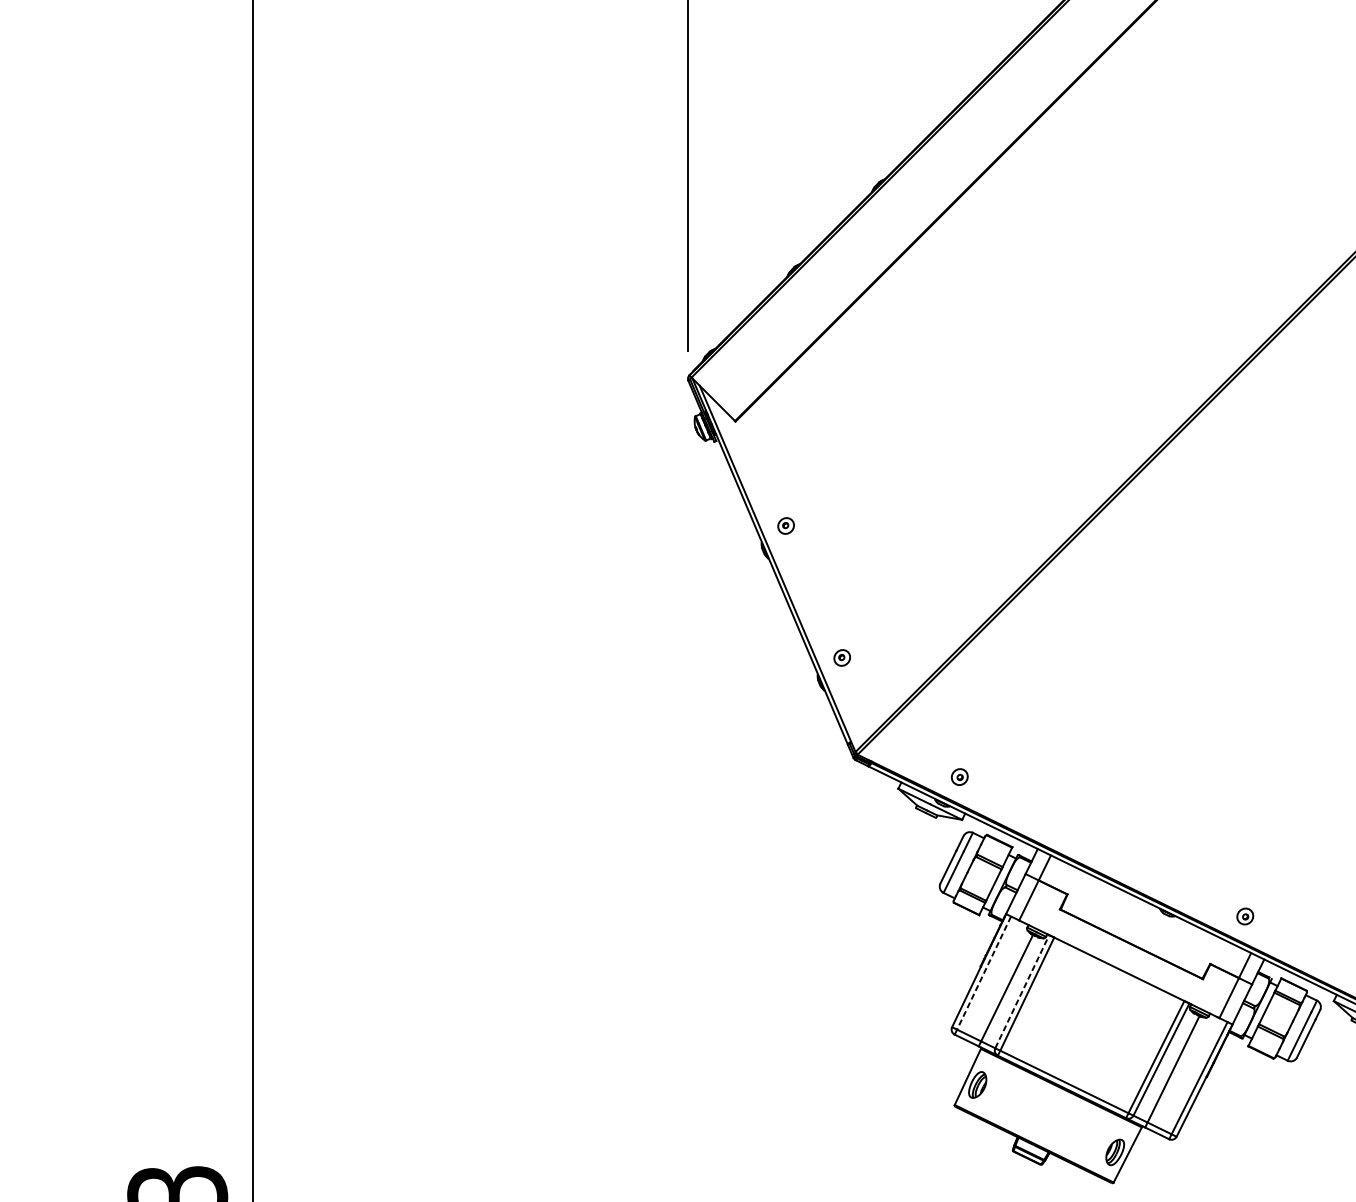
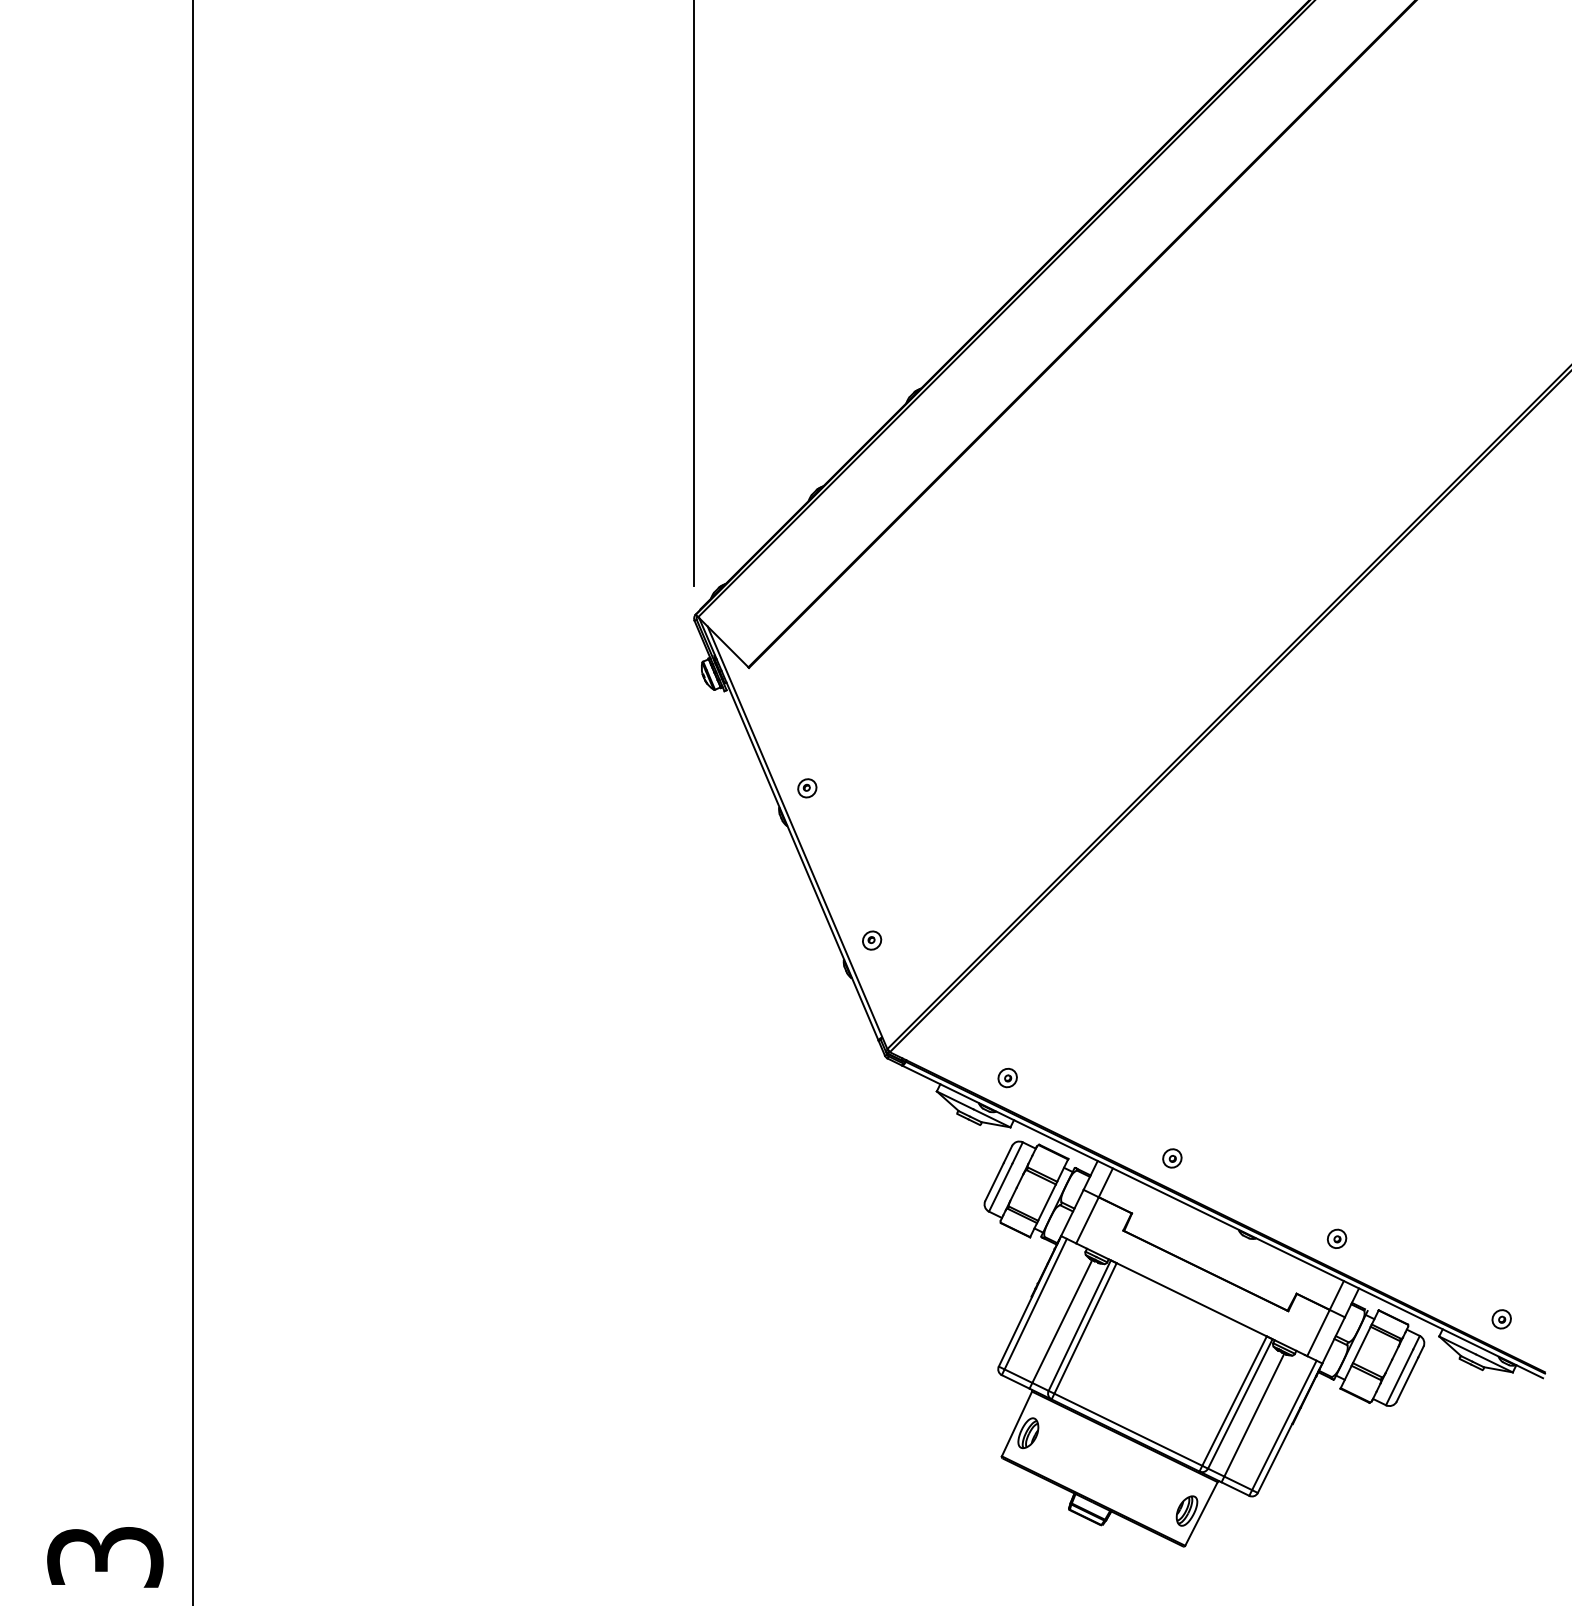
part: (1102, 846) -> (1172, 1158), added
line: (983, 973) -> (1035, 1304), dashed -> solid
line: (1022, 991) -> (1080, 1325), dashed -> solid

